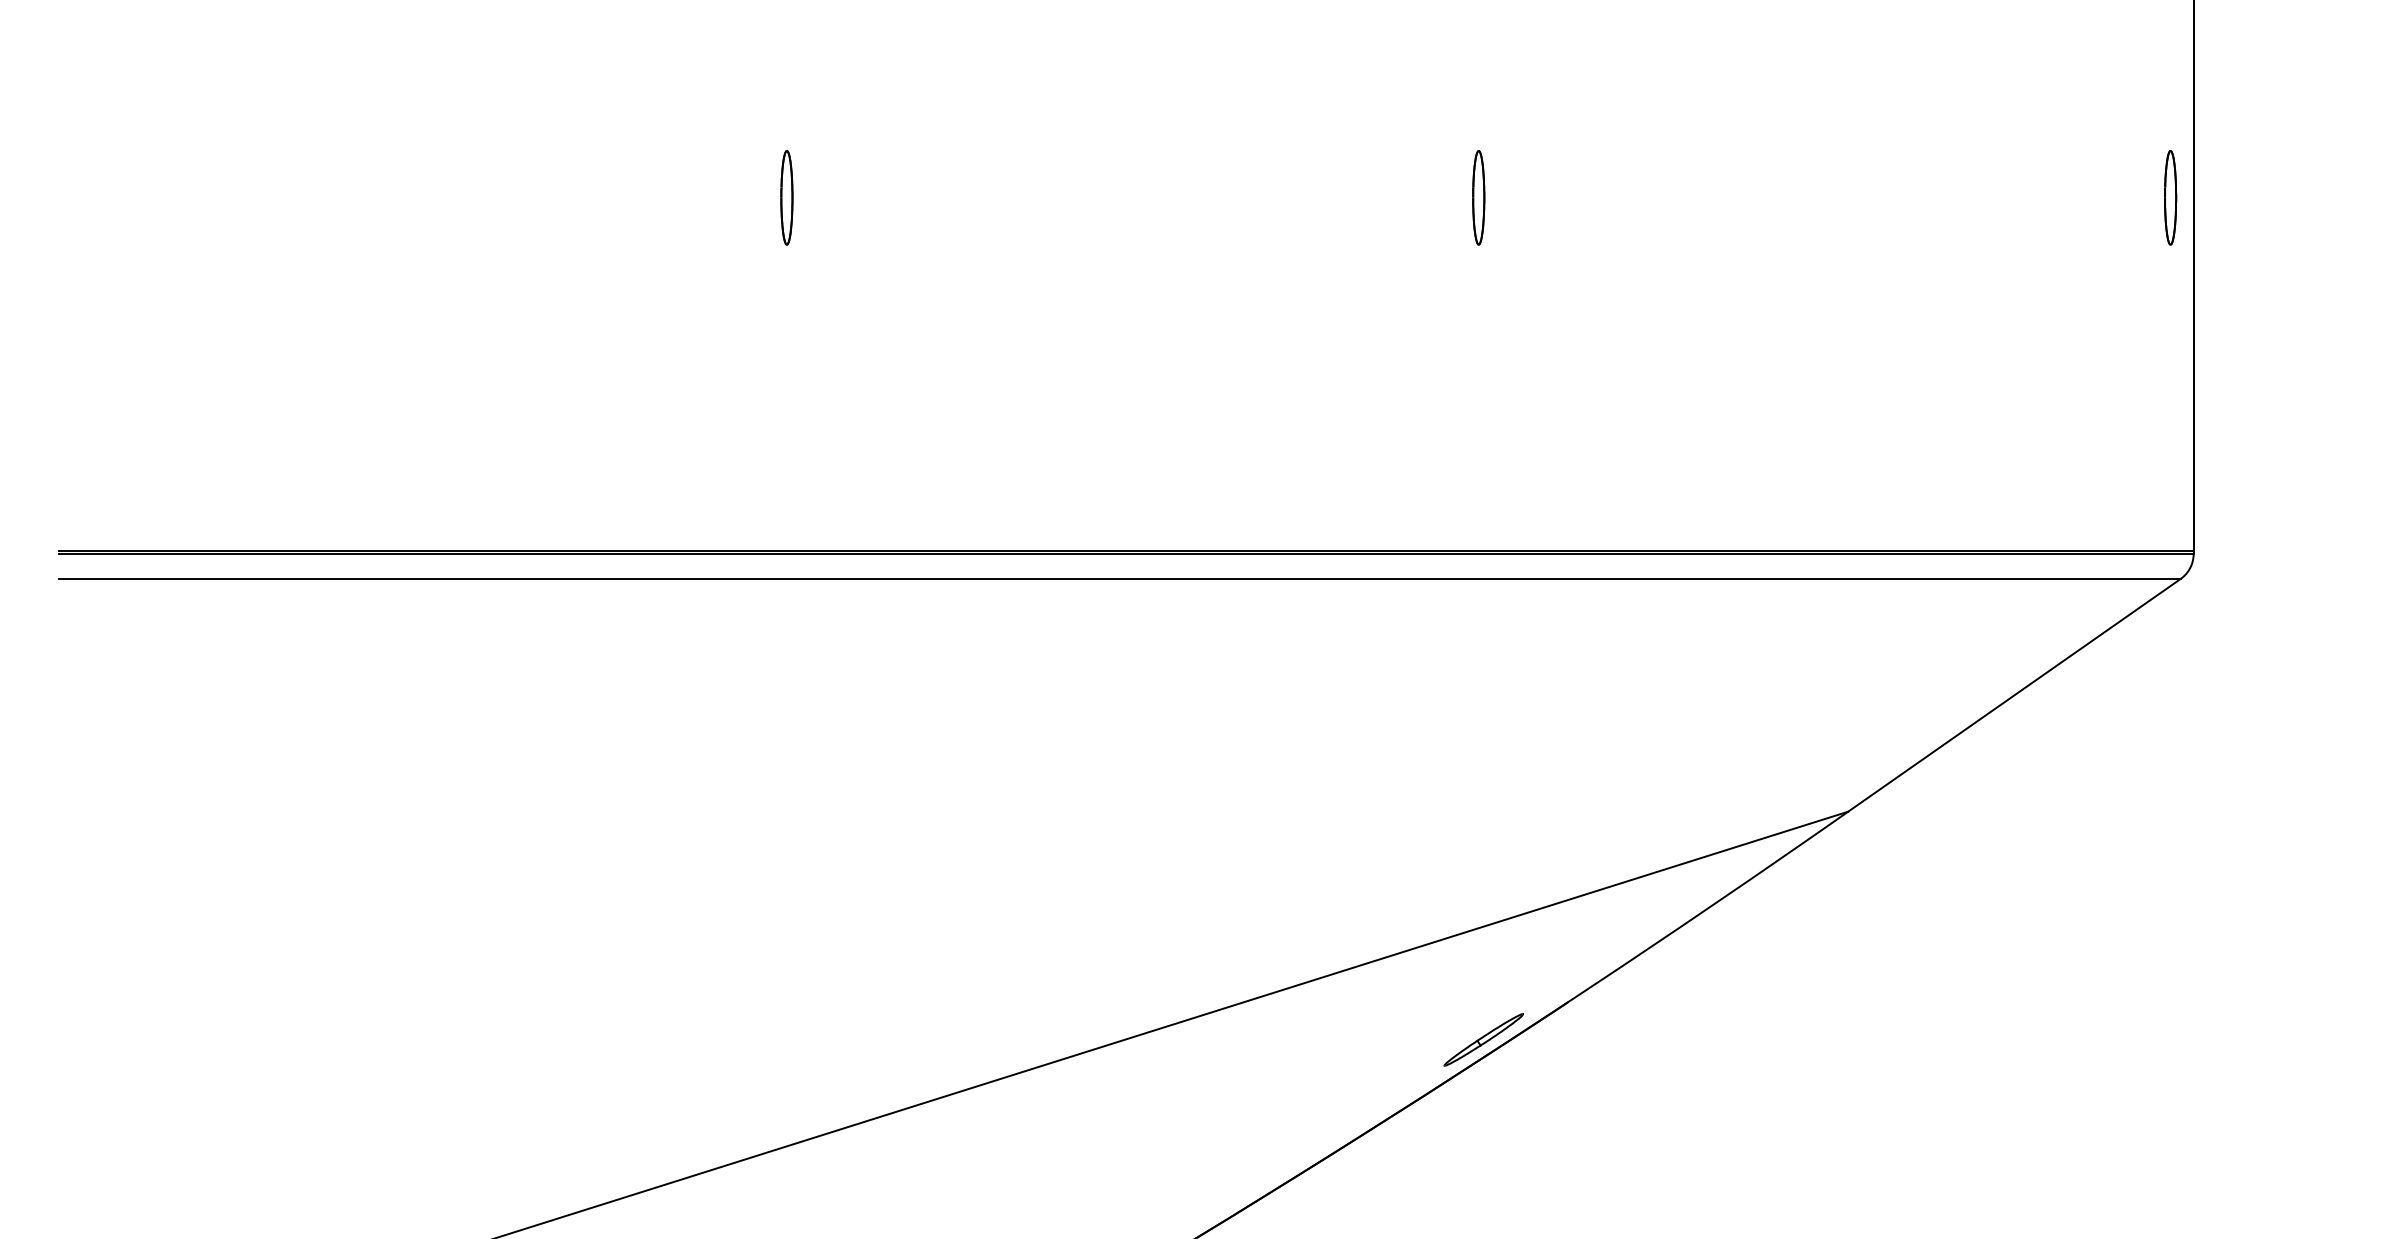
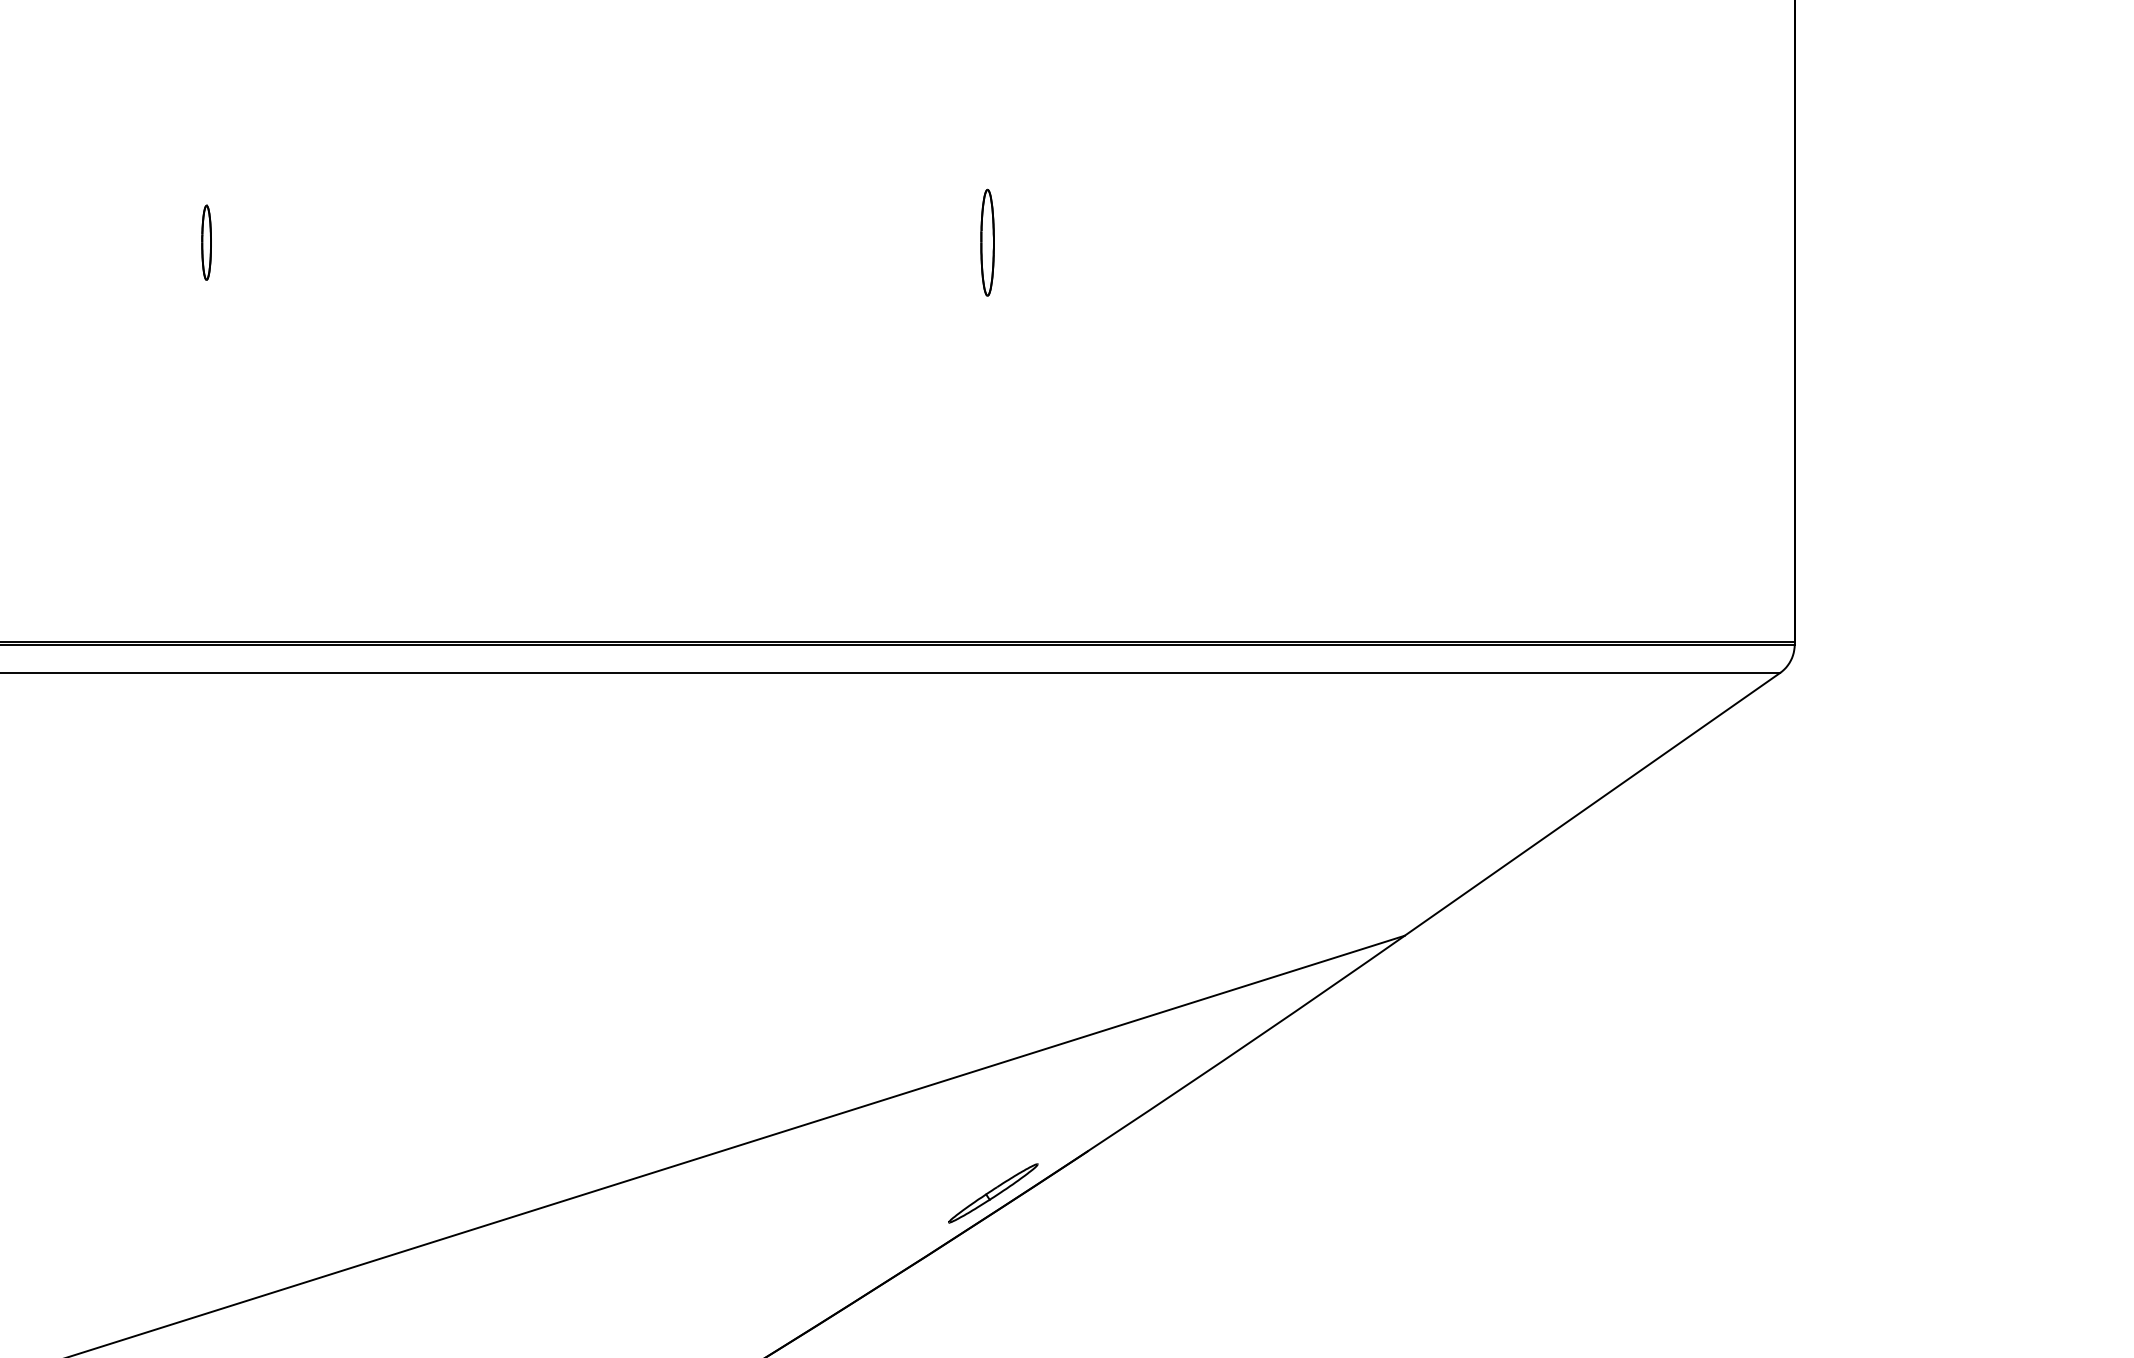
part: (786, 197) -> (206, 242), size x0.7
part: (2170, 197) -> (1768, 242), removed

